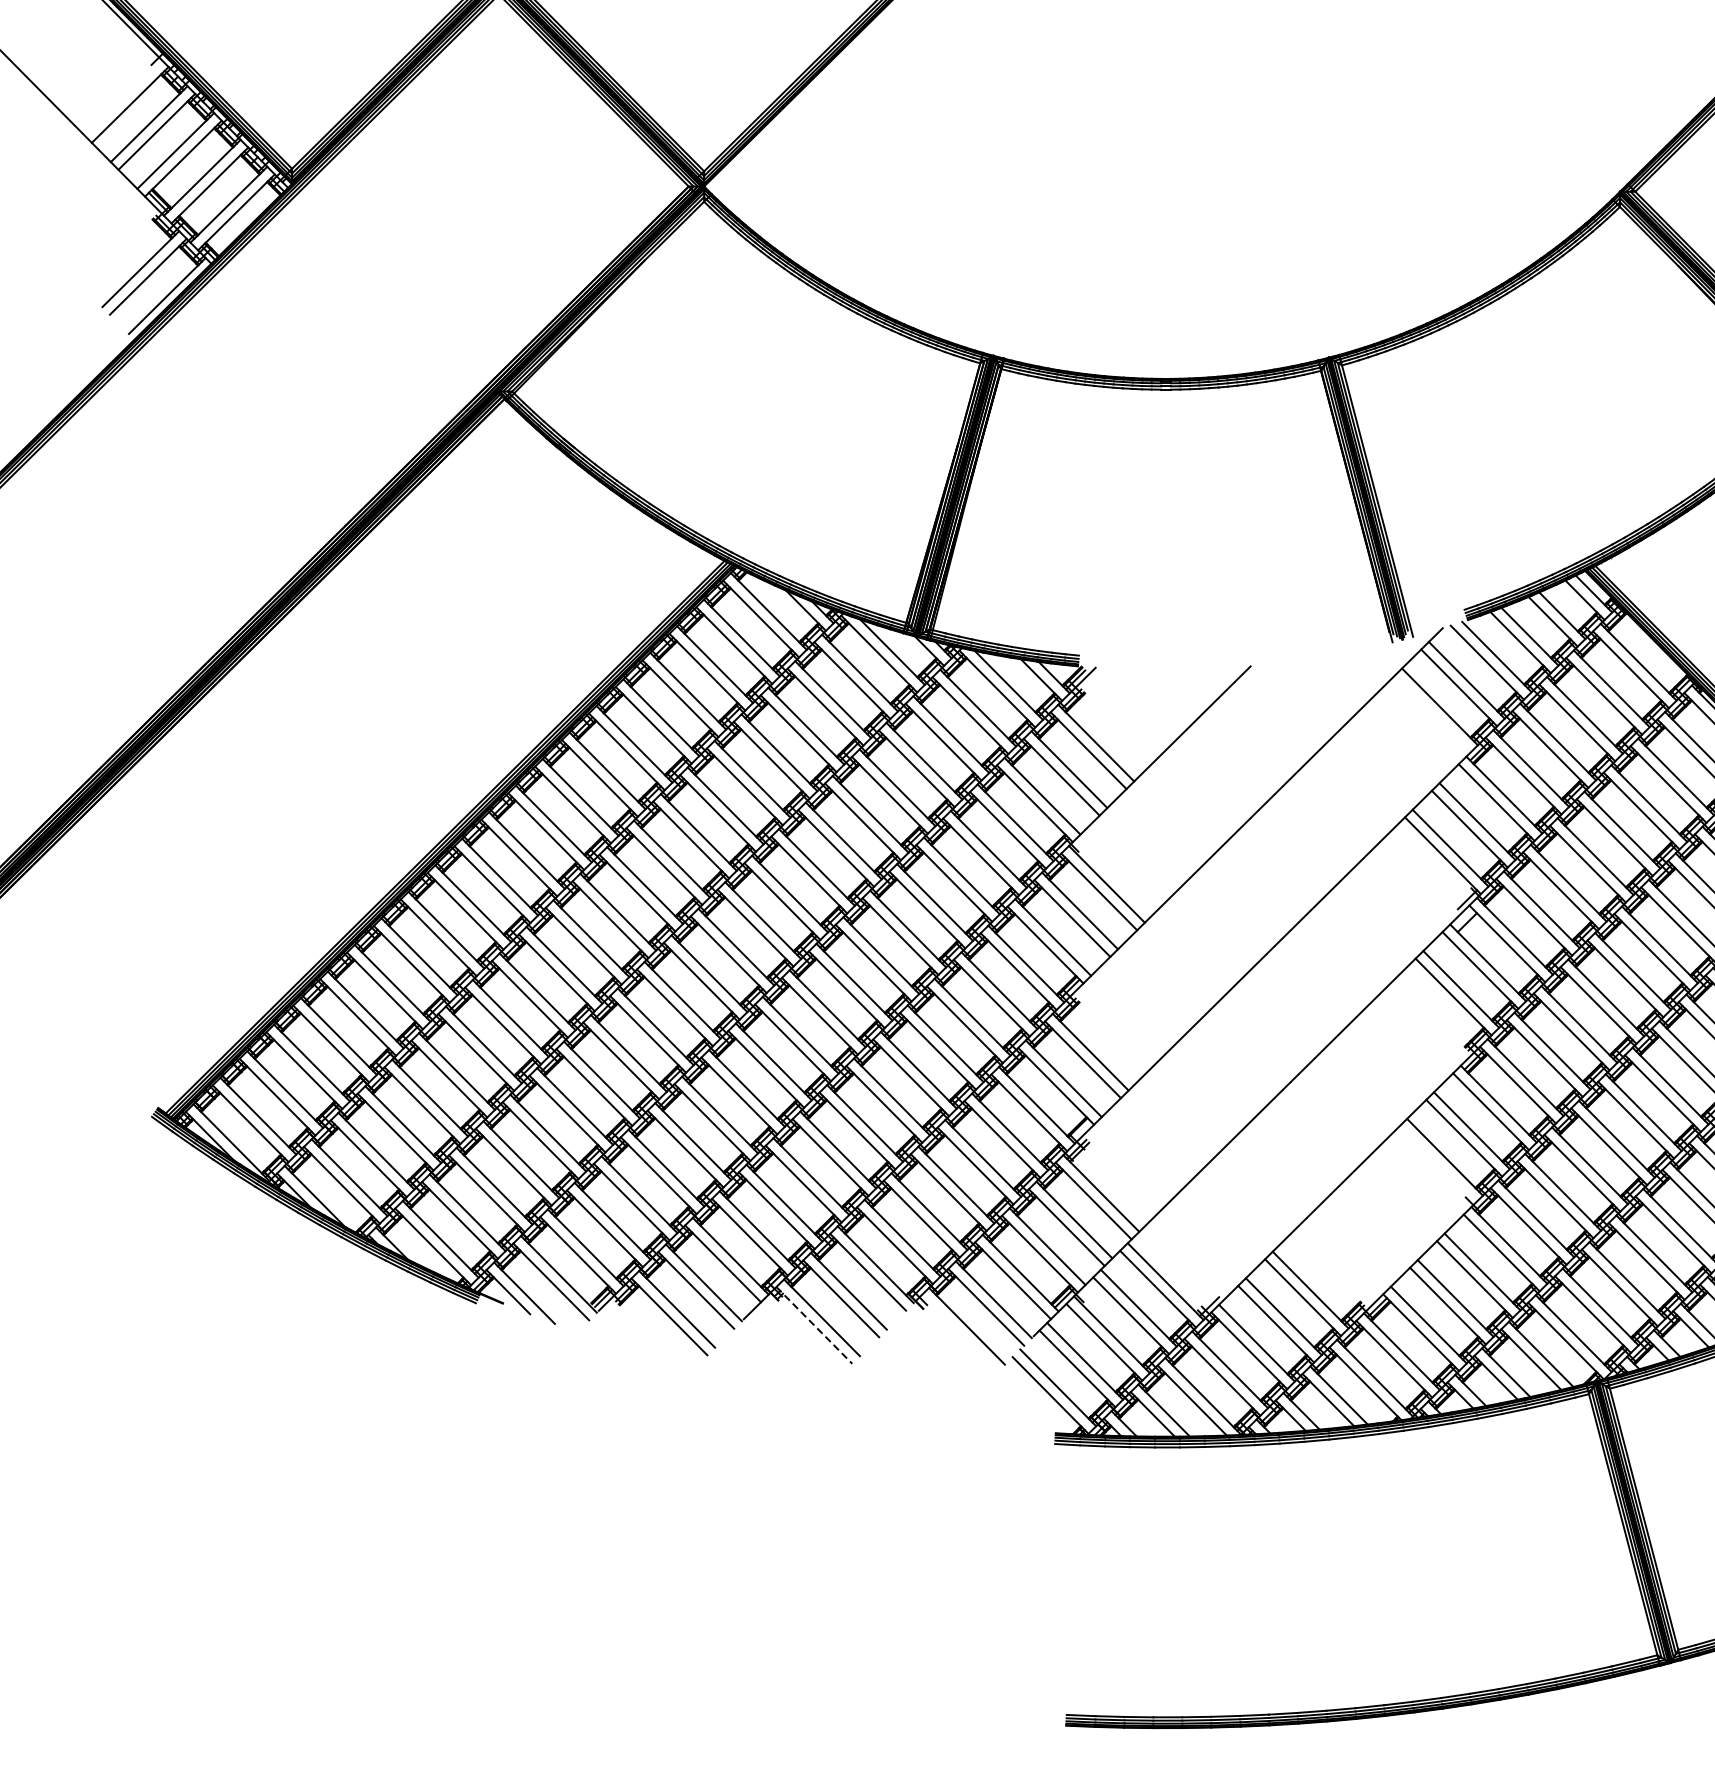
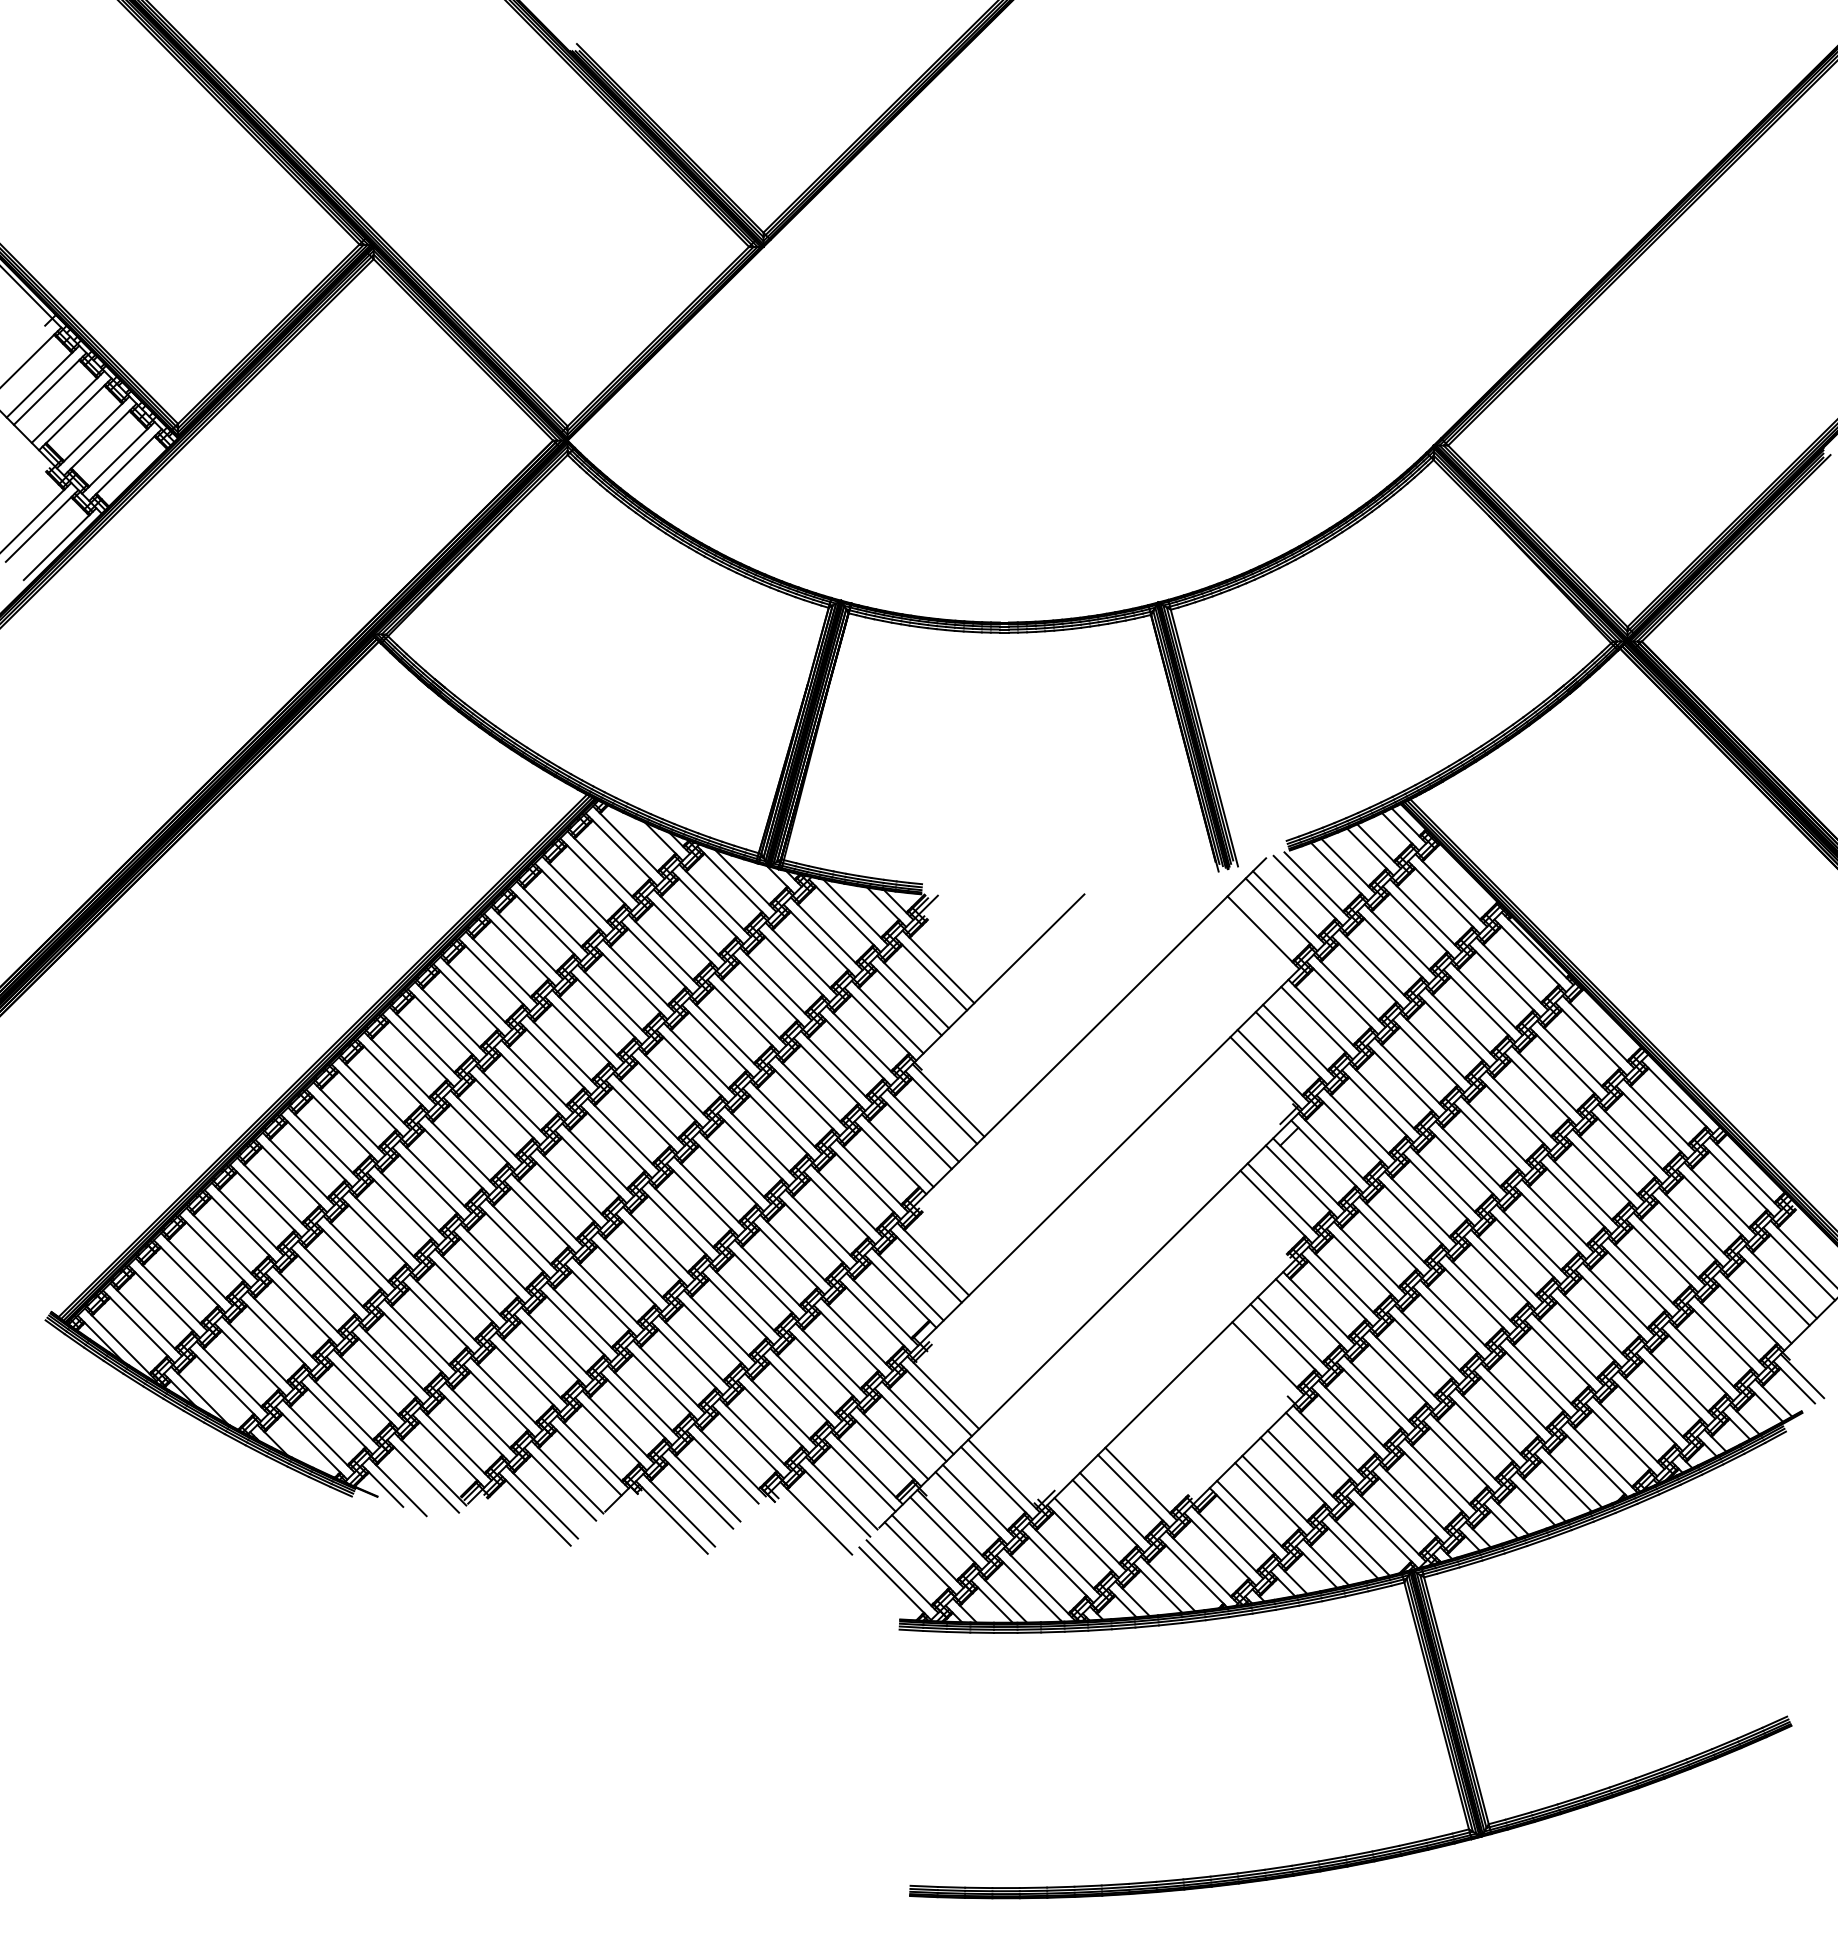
line: (814, 1325) -> (672, 1517), dashed -> solid

